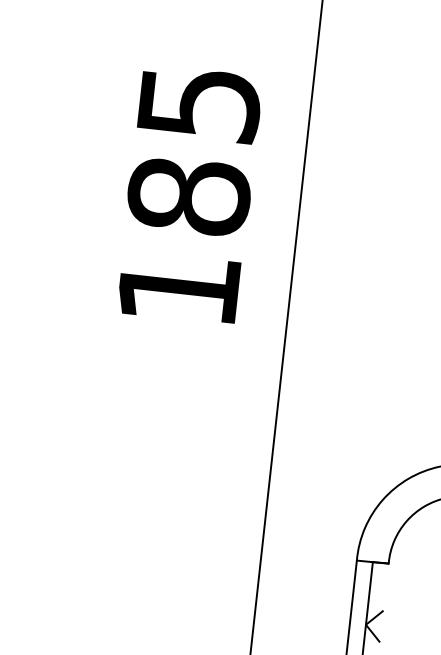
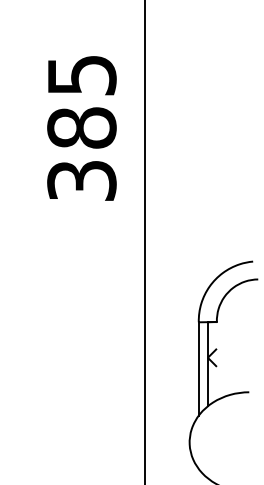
text: (178, 288) -> (81, 180), 185 -> 385

